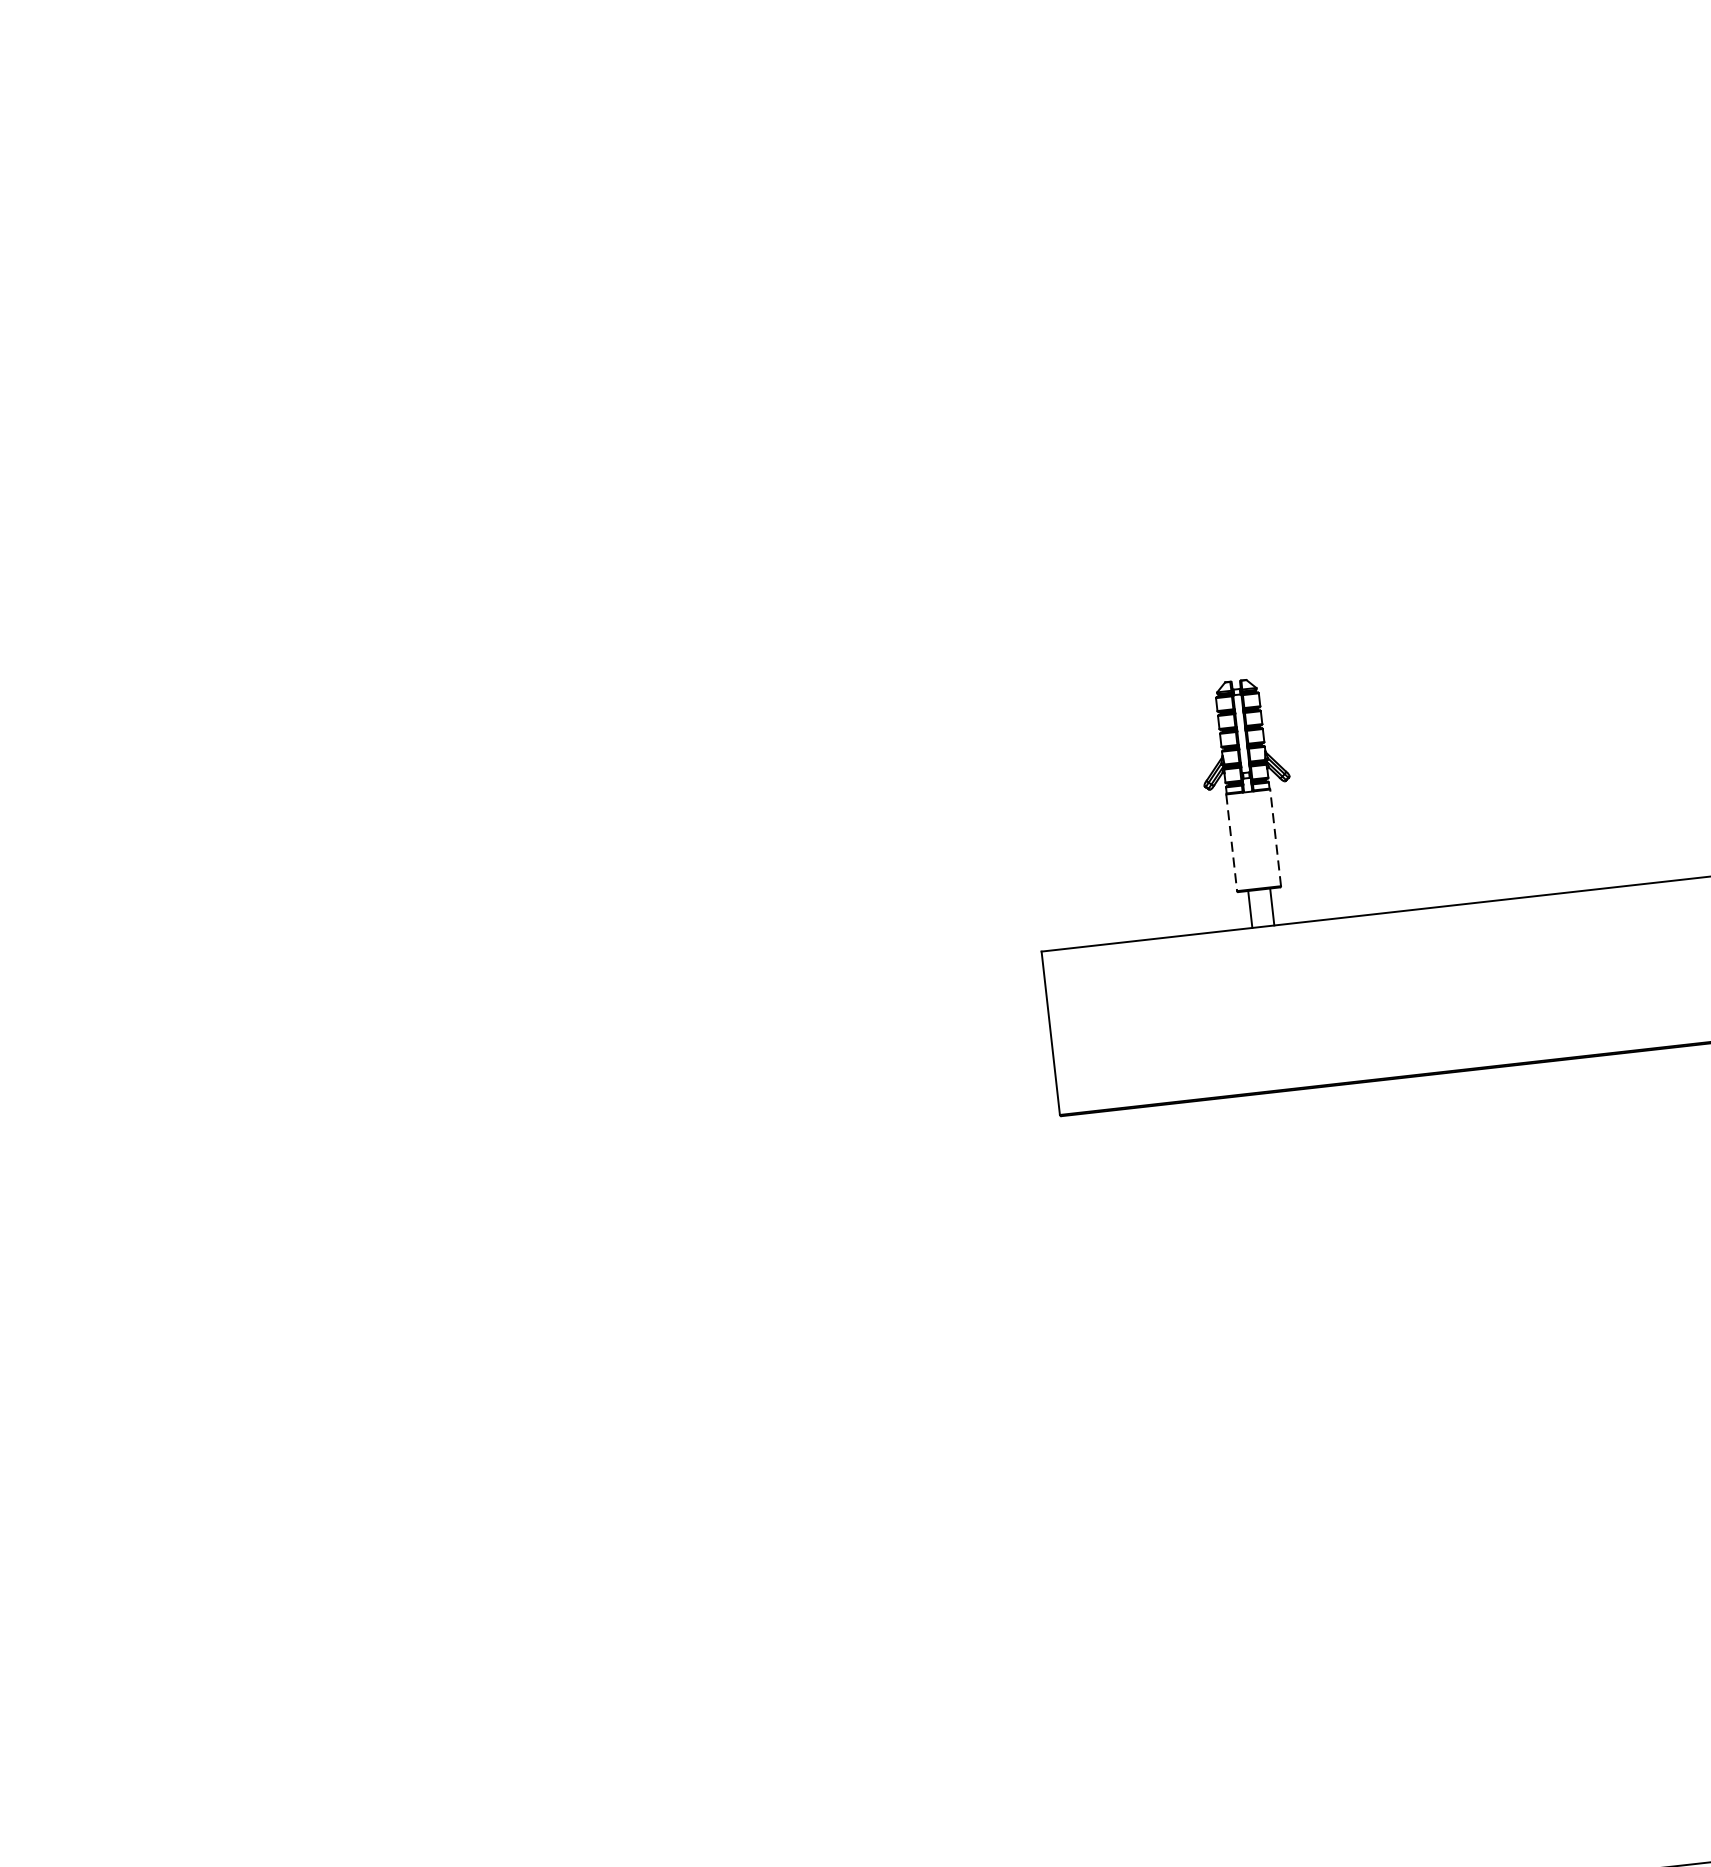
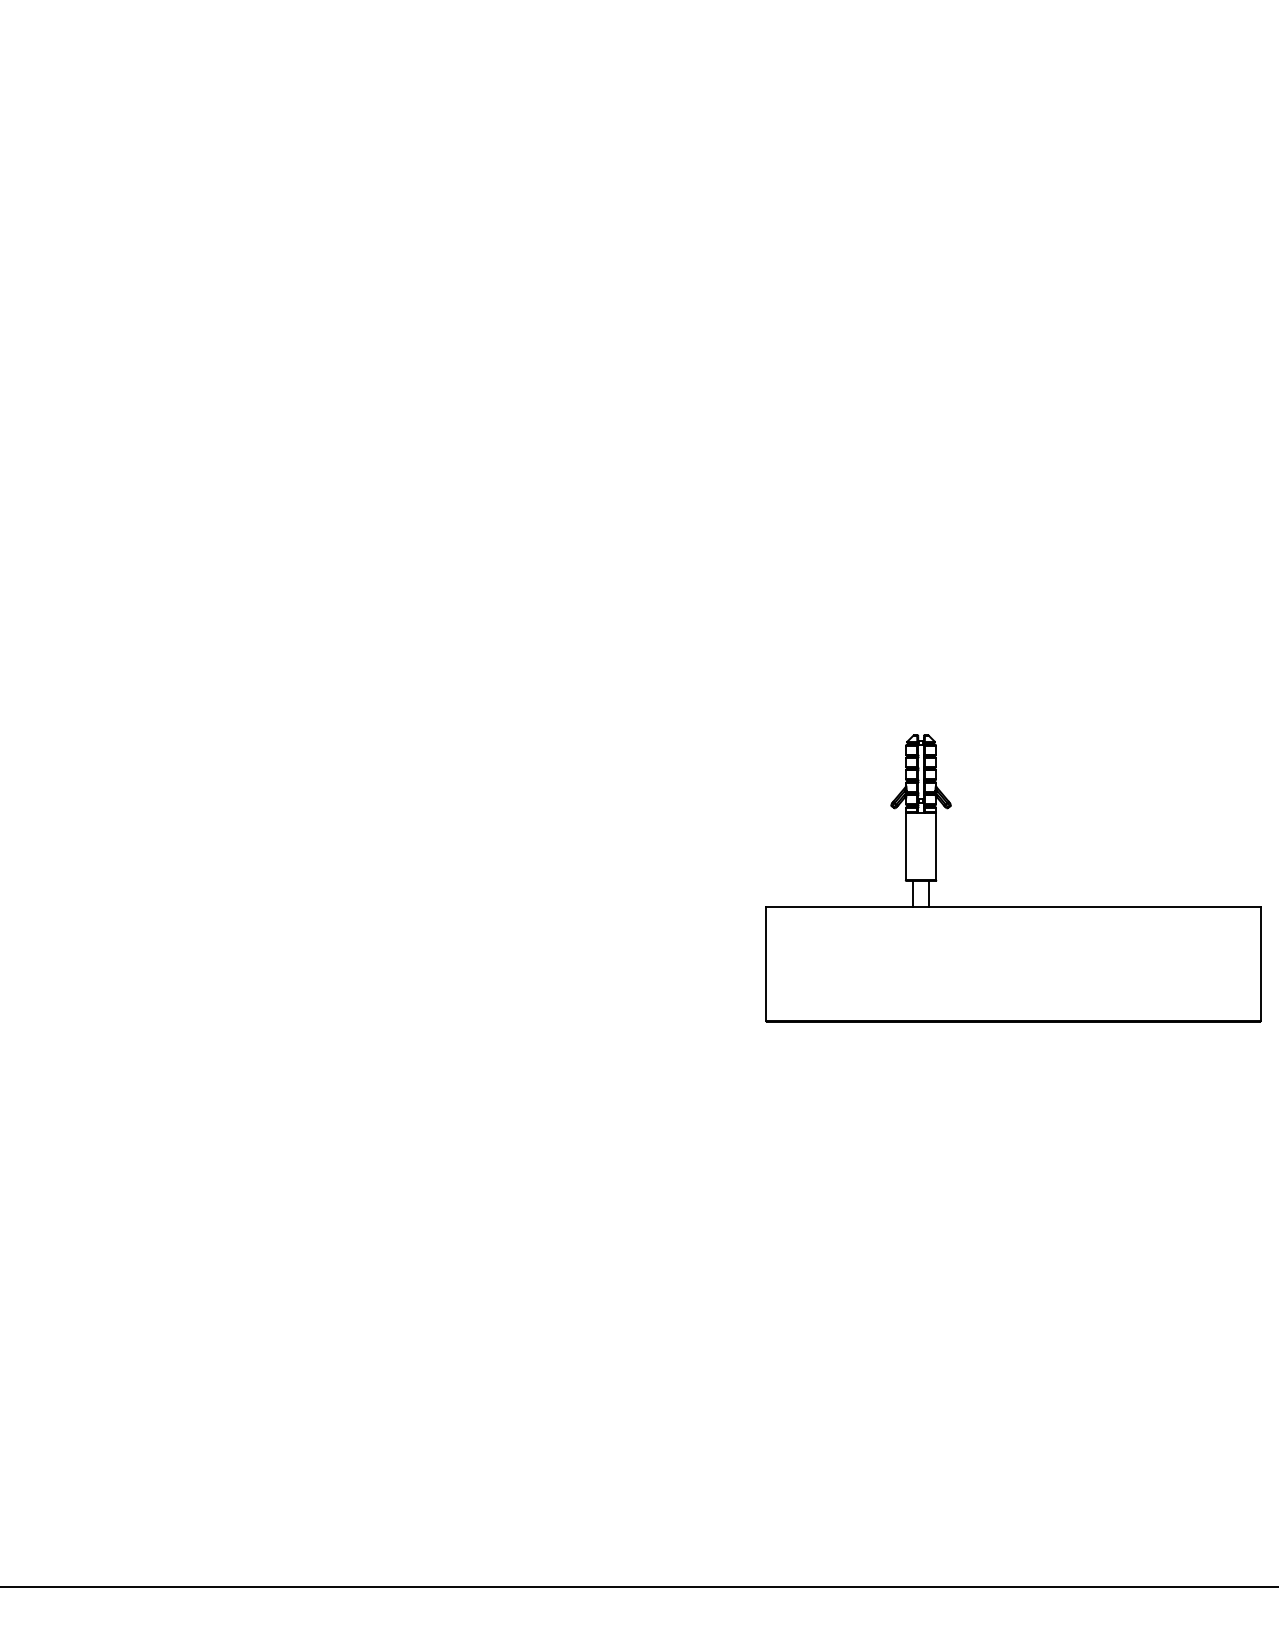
line: (1275, 837) -> (936, 846), dashed -> solid
line: (1231, 842) -> (905, 846), dashed -> solid

